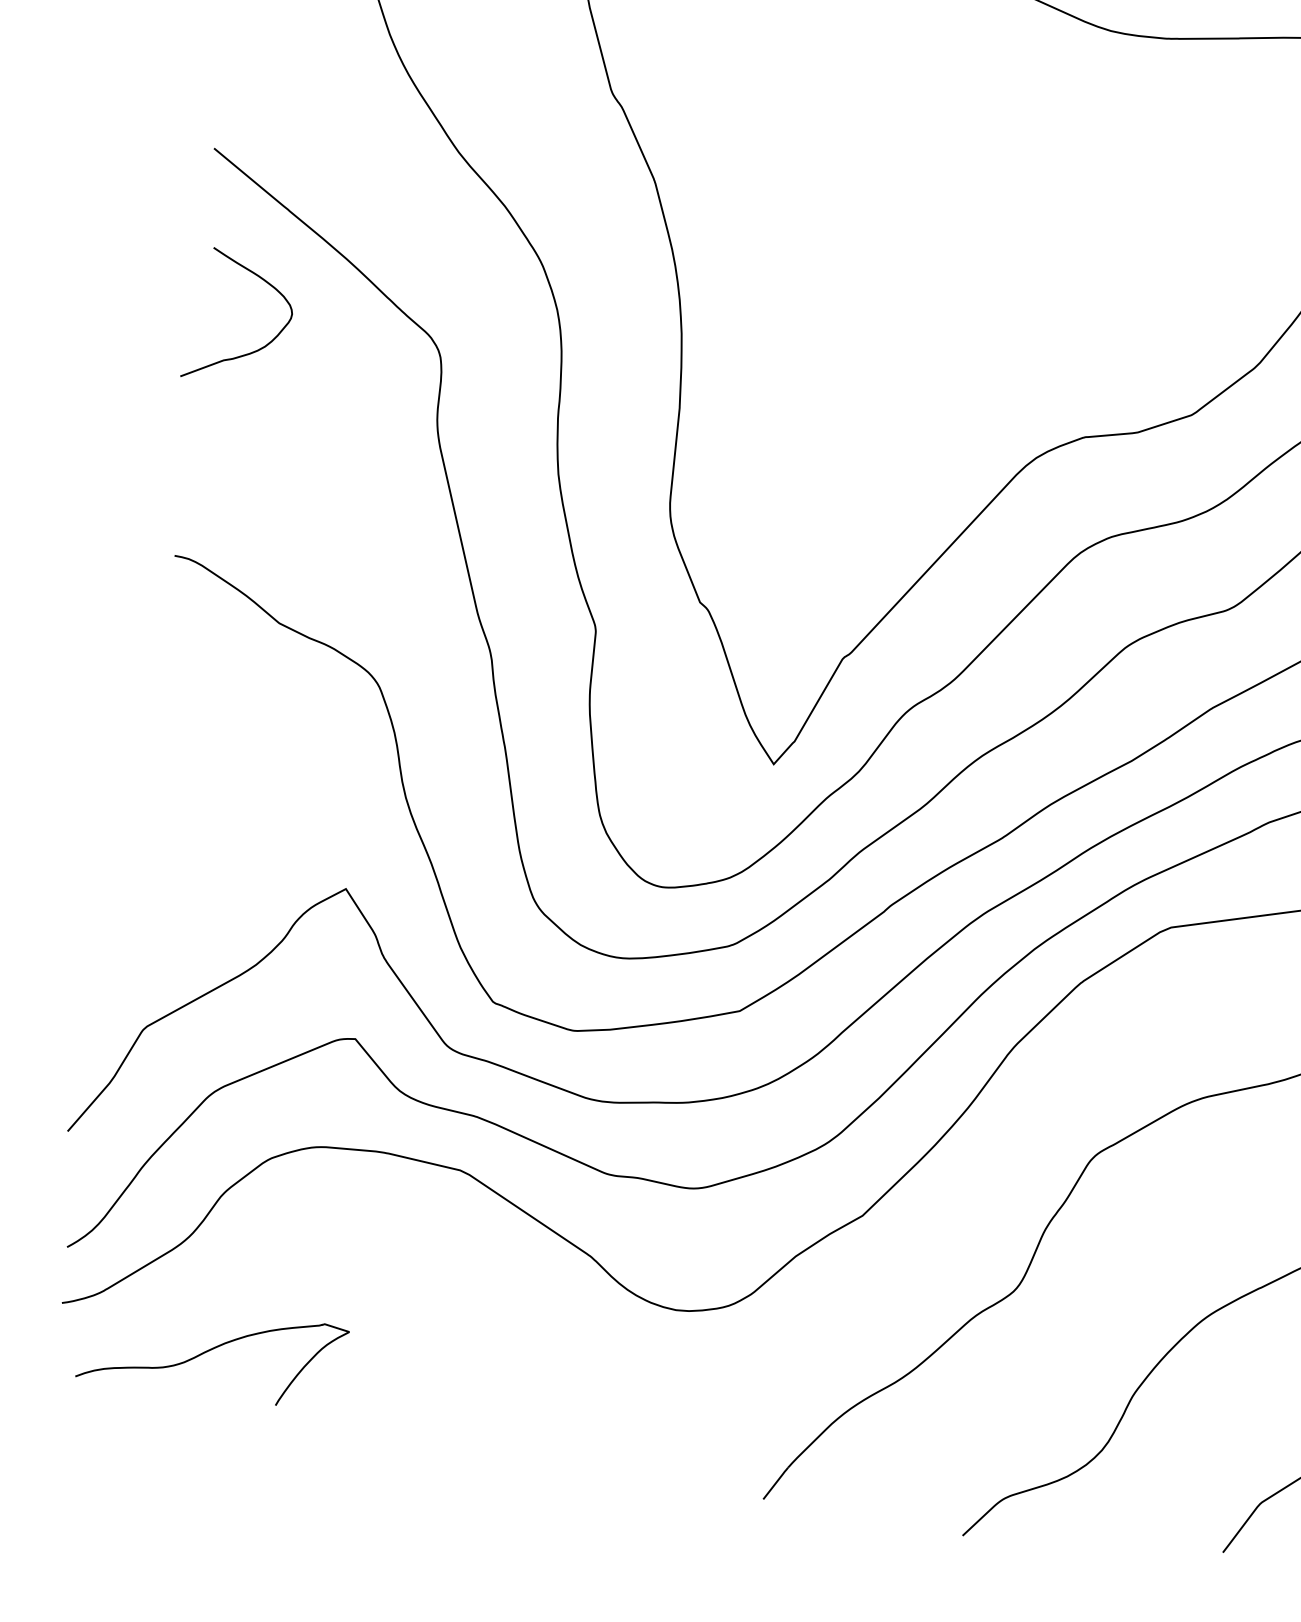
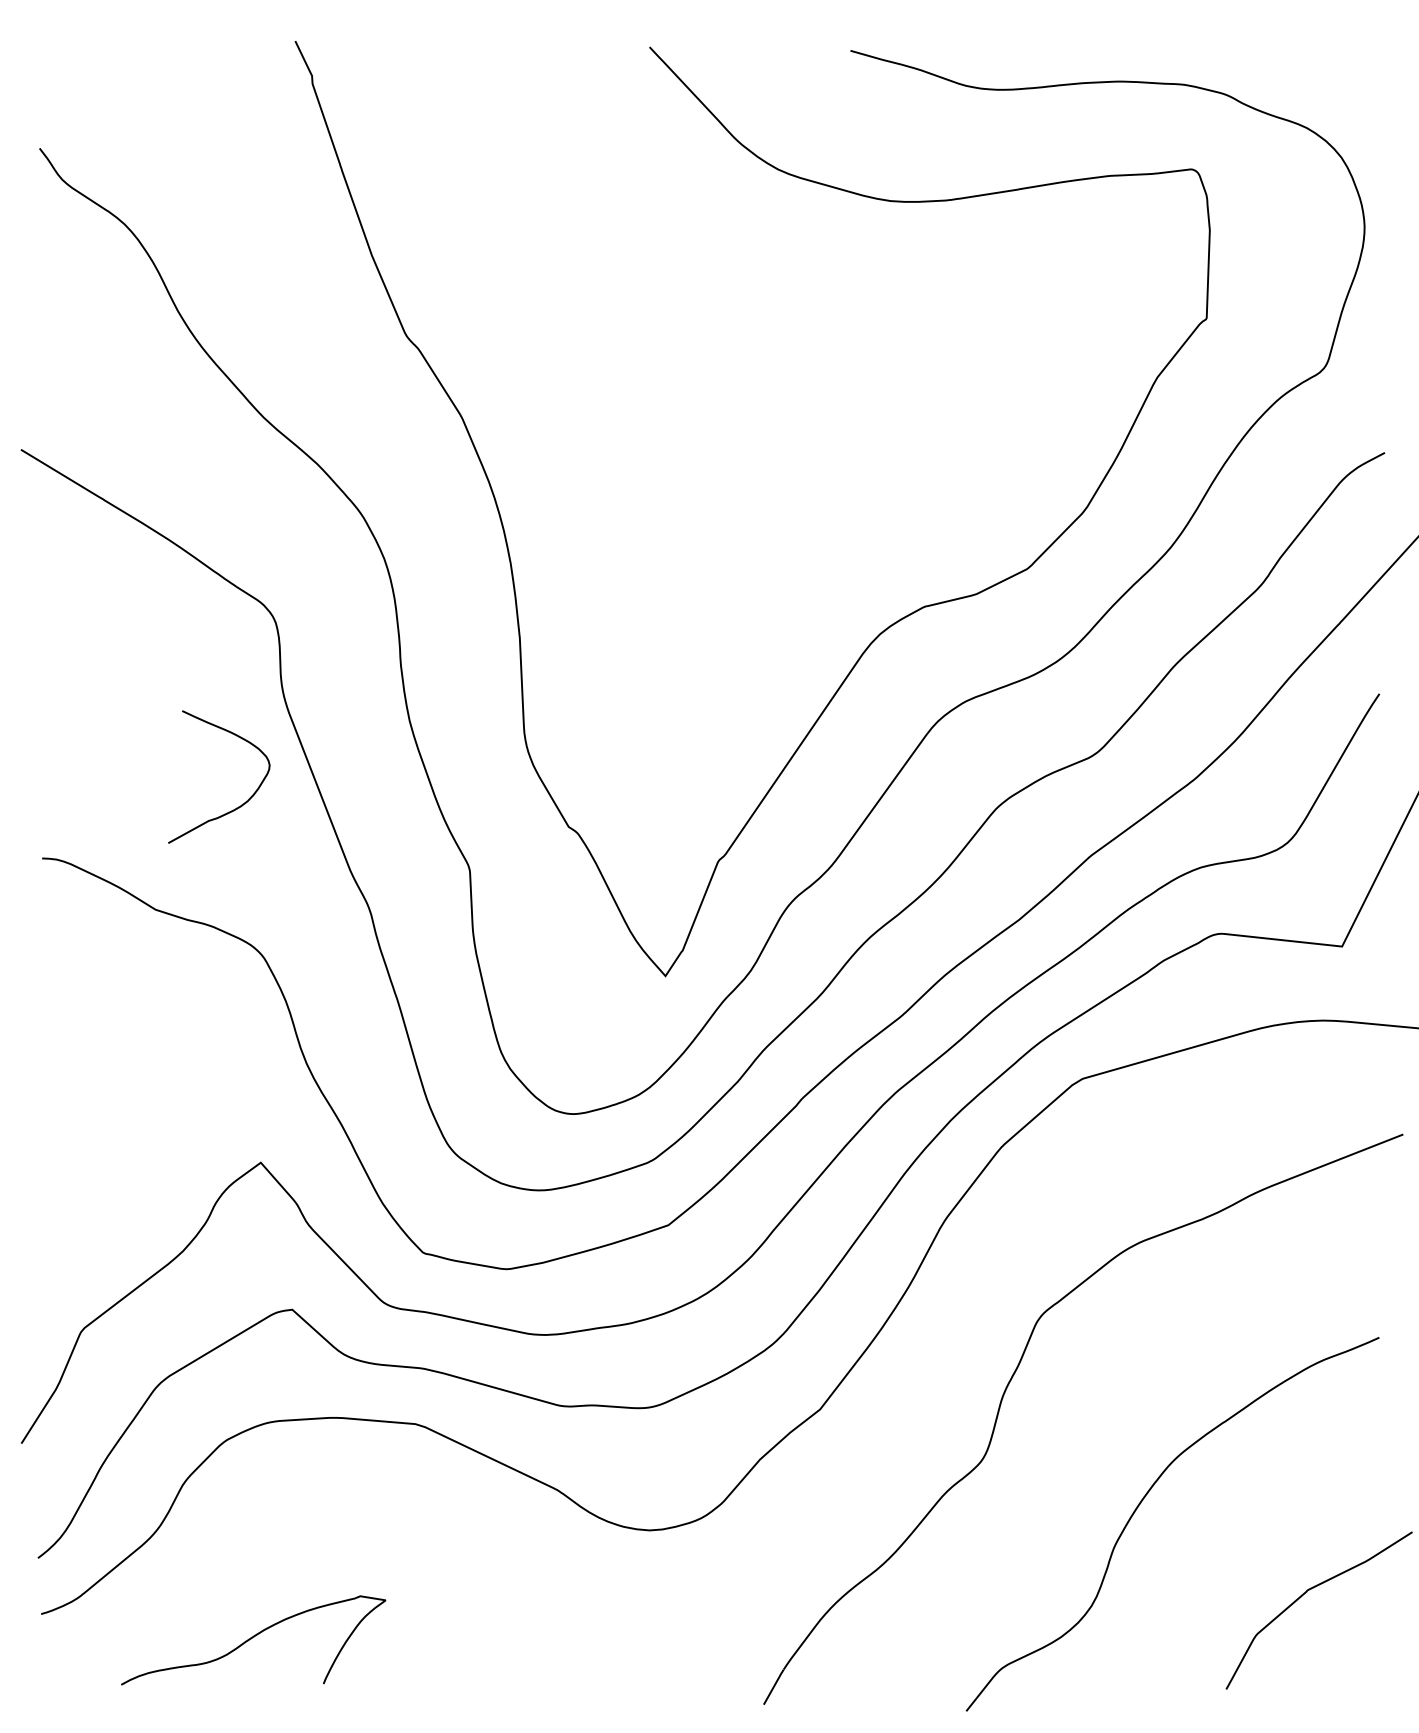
curve: (253, 351) -> (236, 807), moved
curve: (211, 1350) -> (252, 1638), moved

